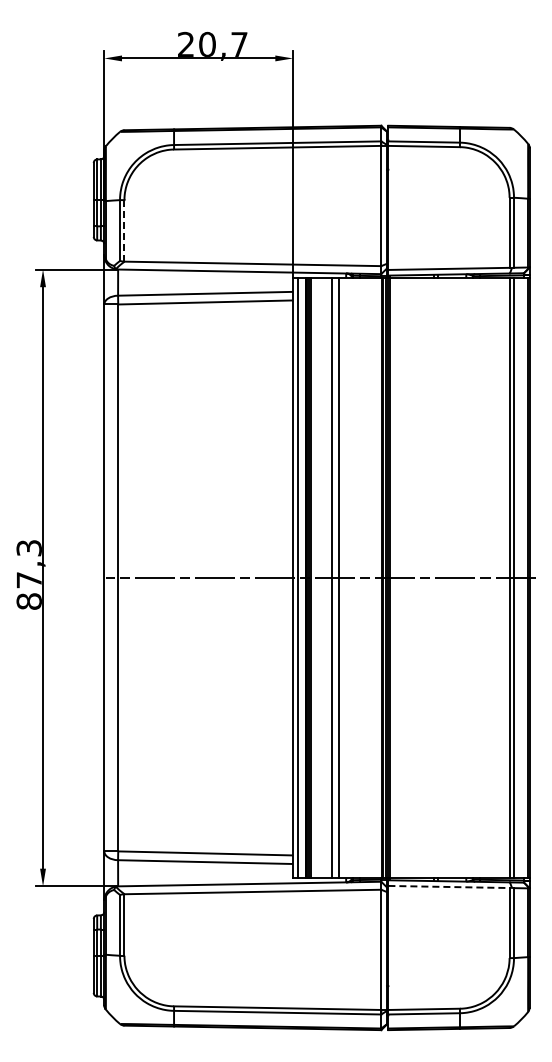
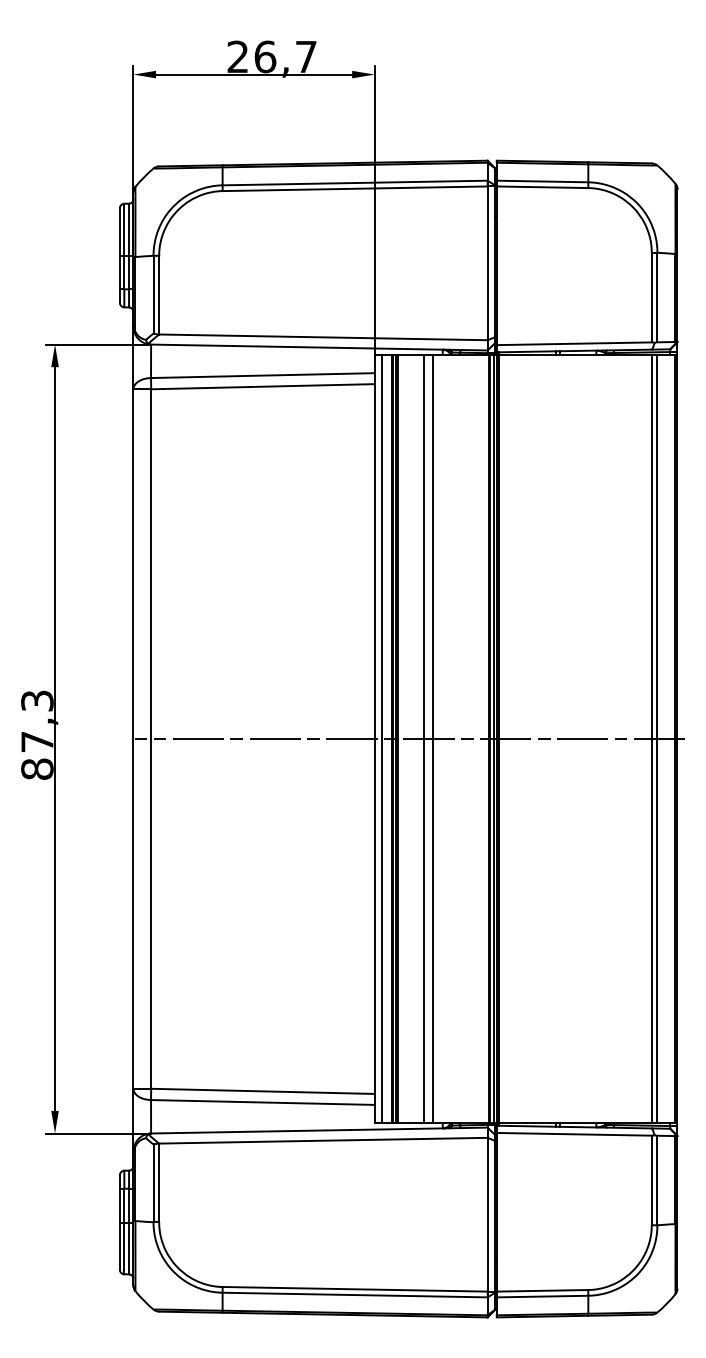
text: (207, 43) -> (265, 55), 20,7 -> 26,7
line: (124, 230) -> (159, 294), dashed -> solid
line: (448, 886) -> (573, 1133), dashed -> solid

